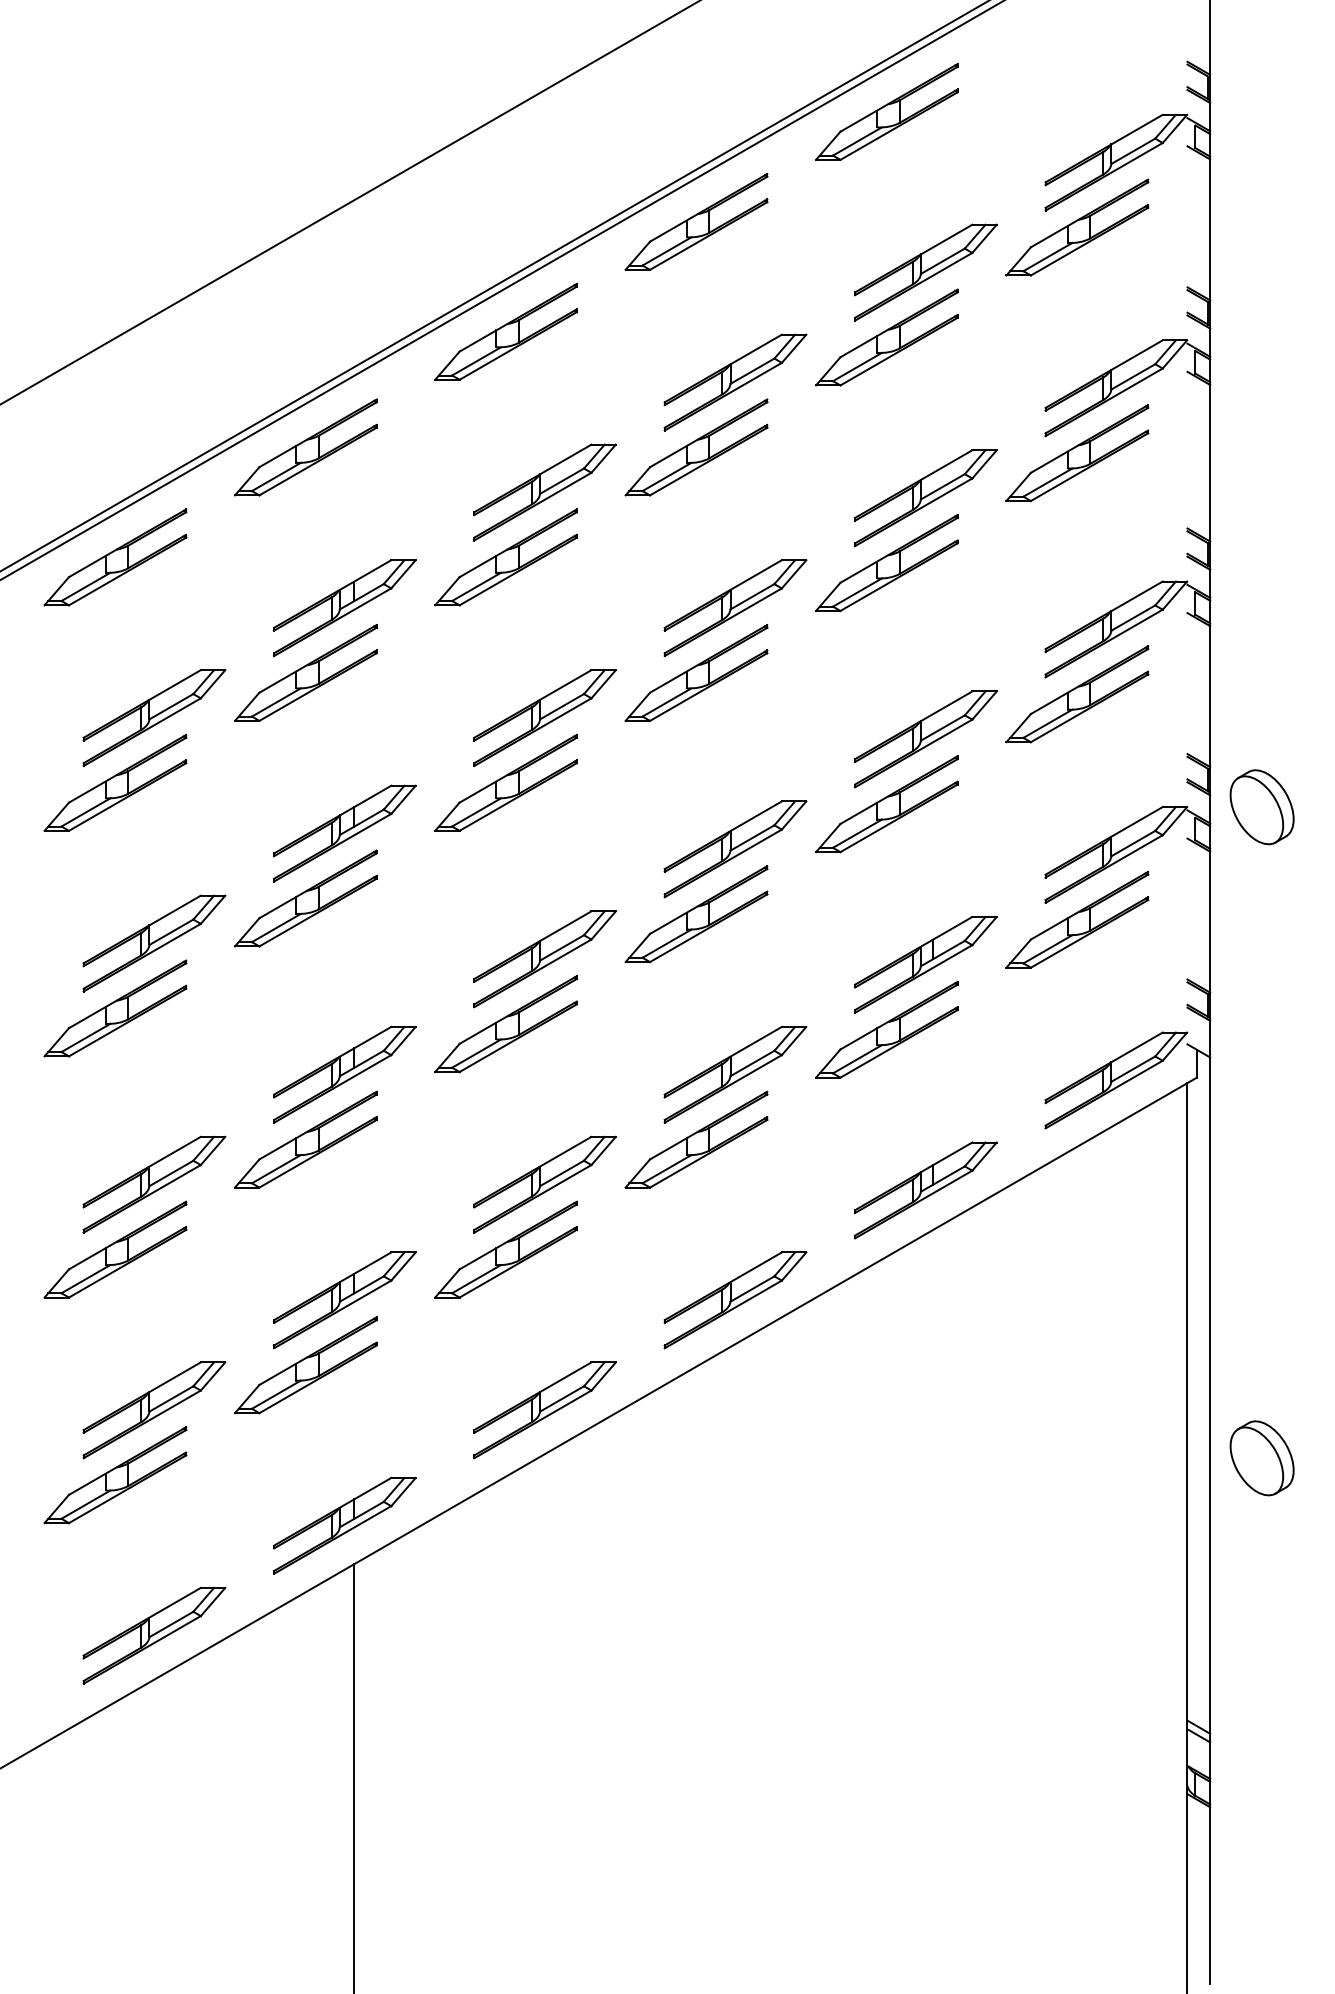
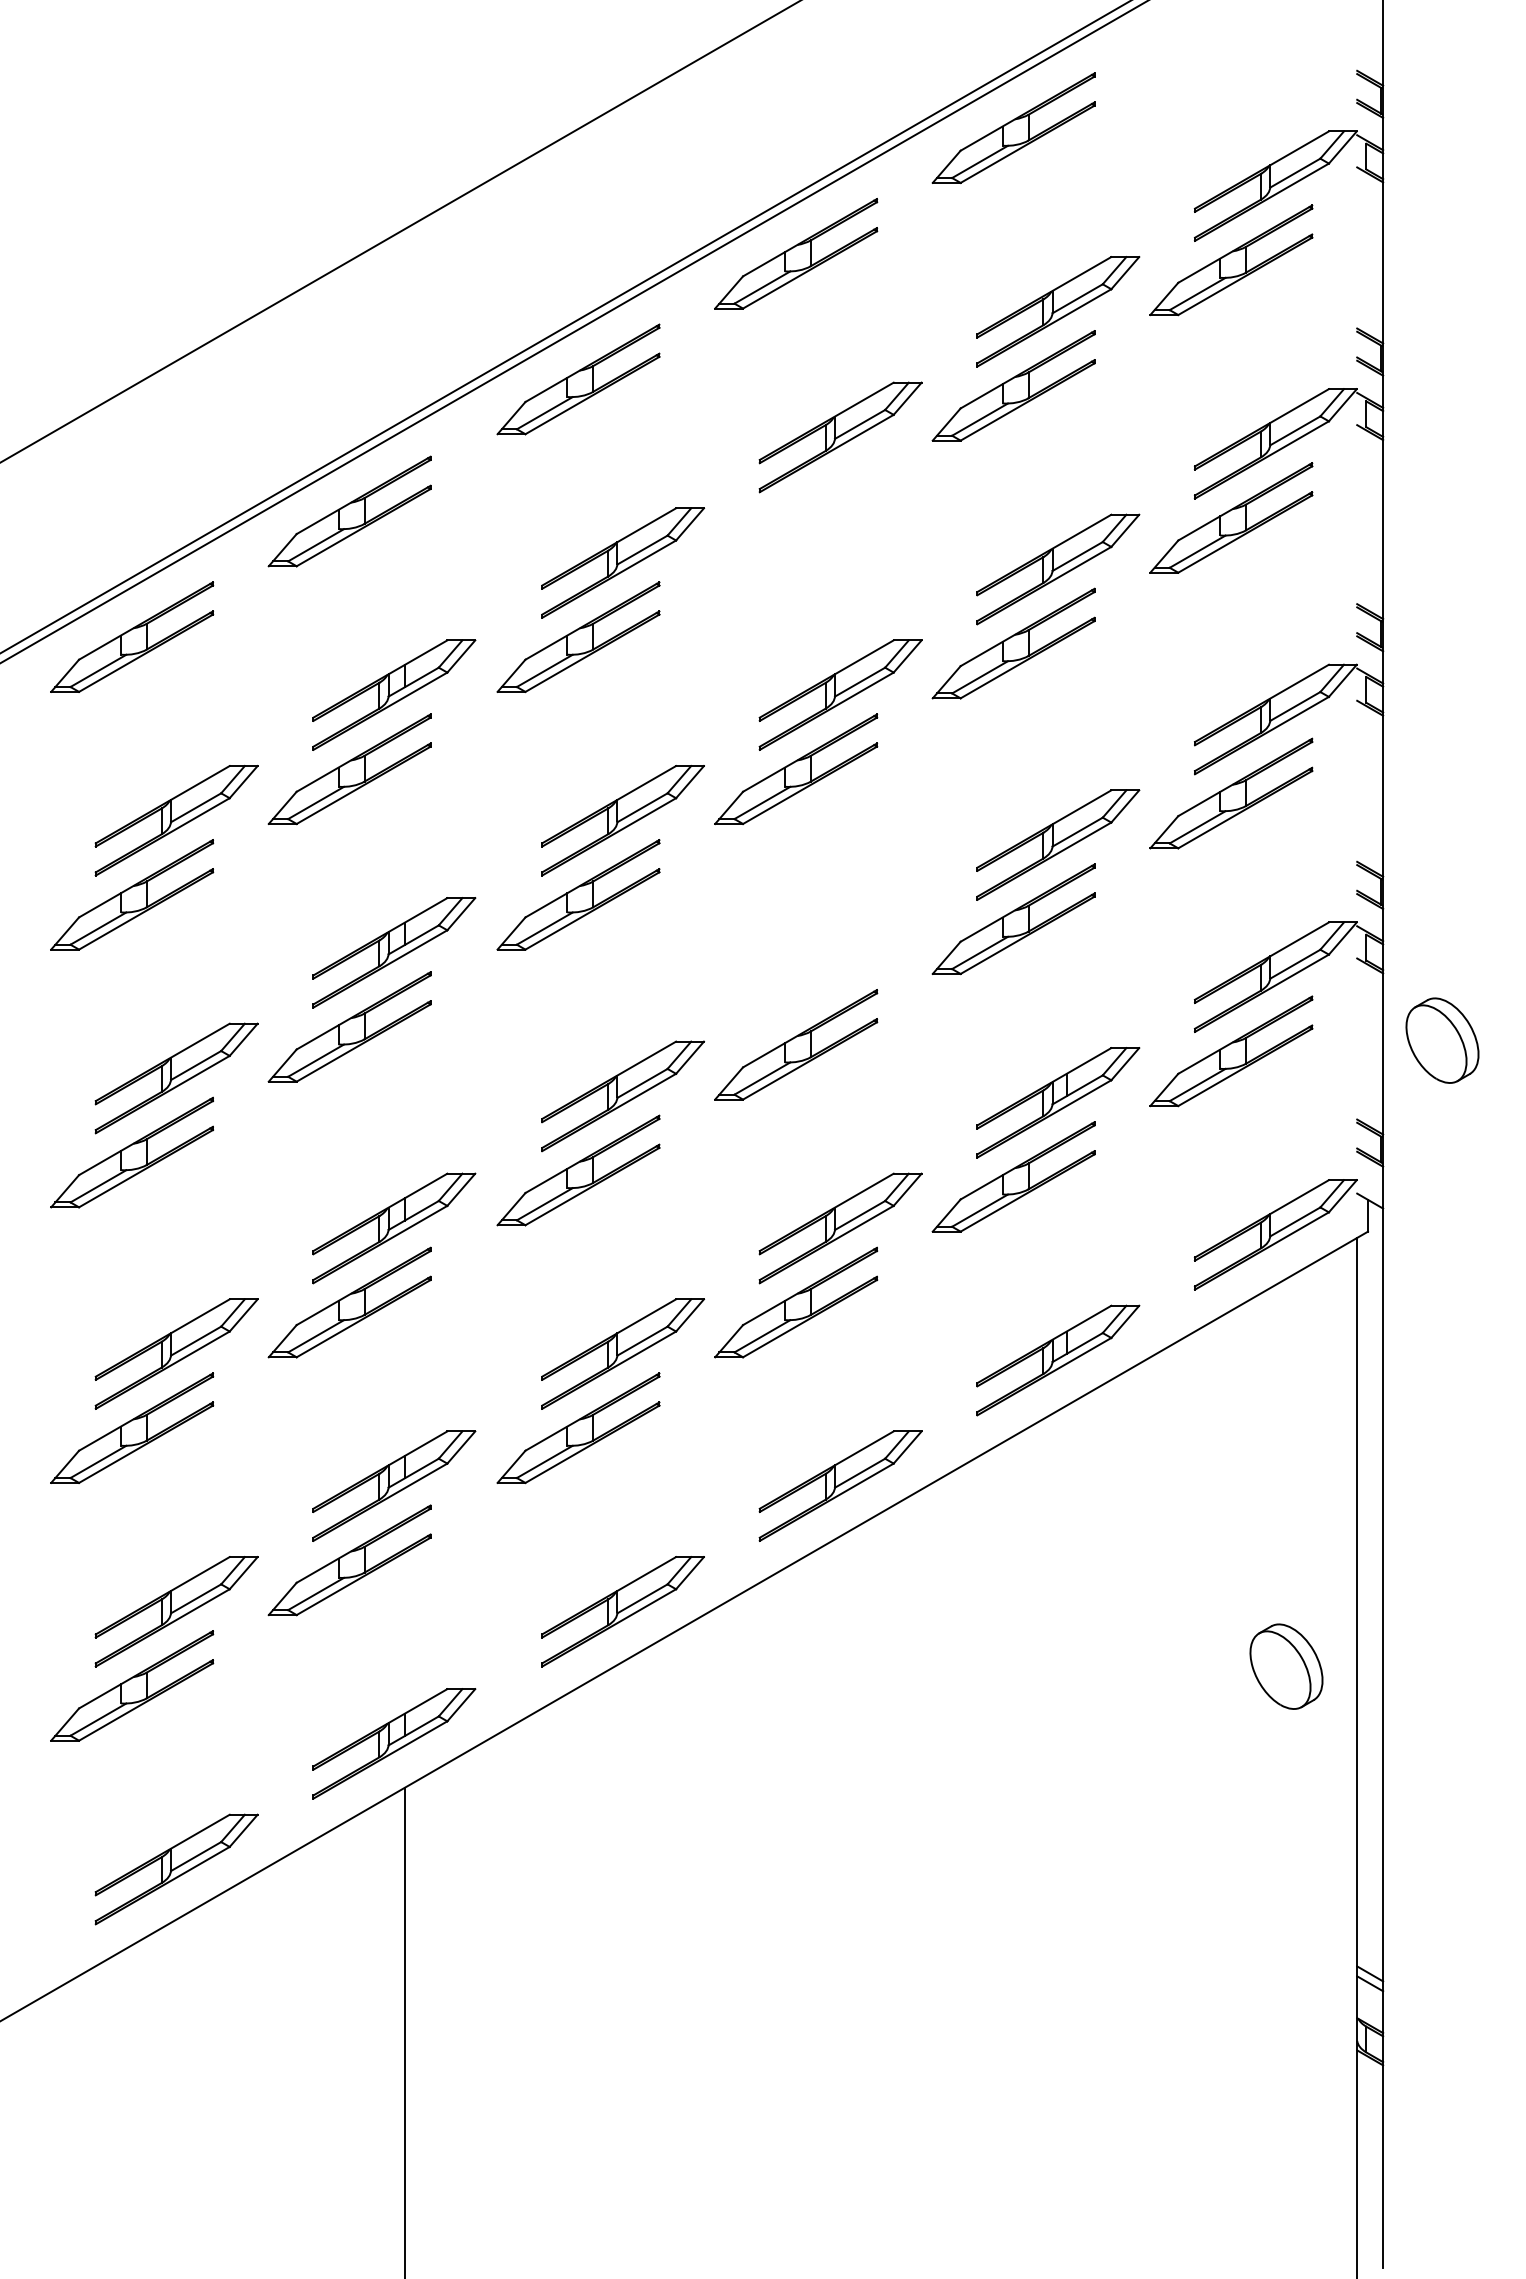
part: (696, 447) -> (796, 511), removed
part: (1262, 807) -> (1442, 1040), moved
part: (735, 849) -> (840, 970), removed
part: (1262, 1458) -> (1286, 1666), moved

